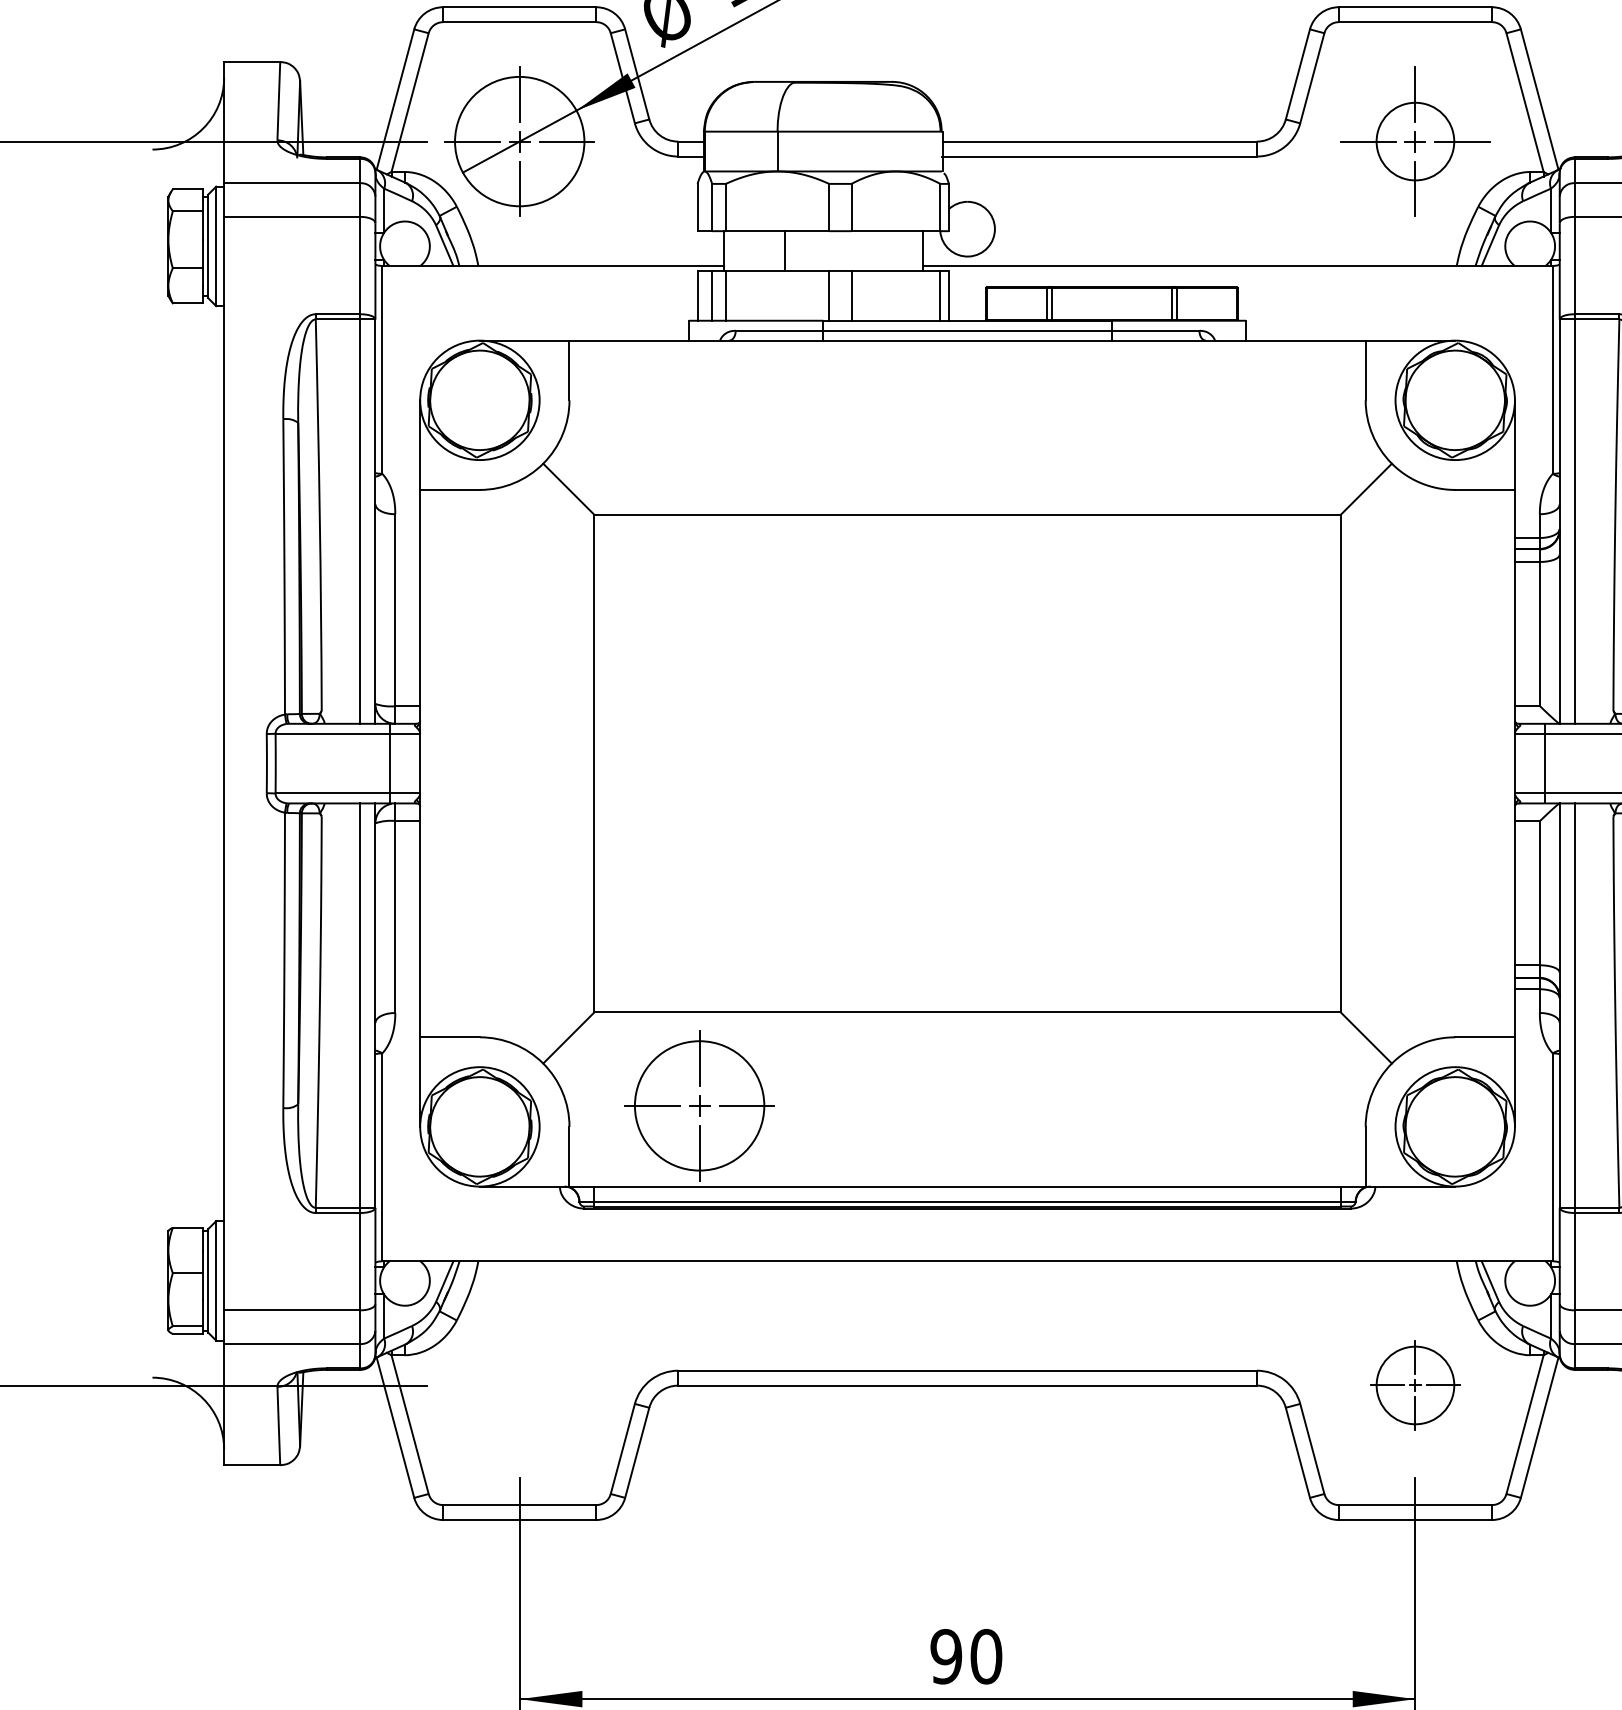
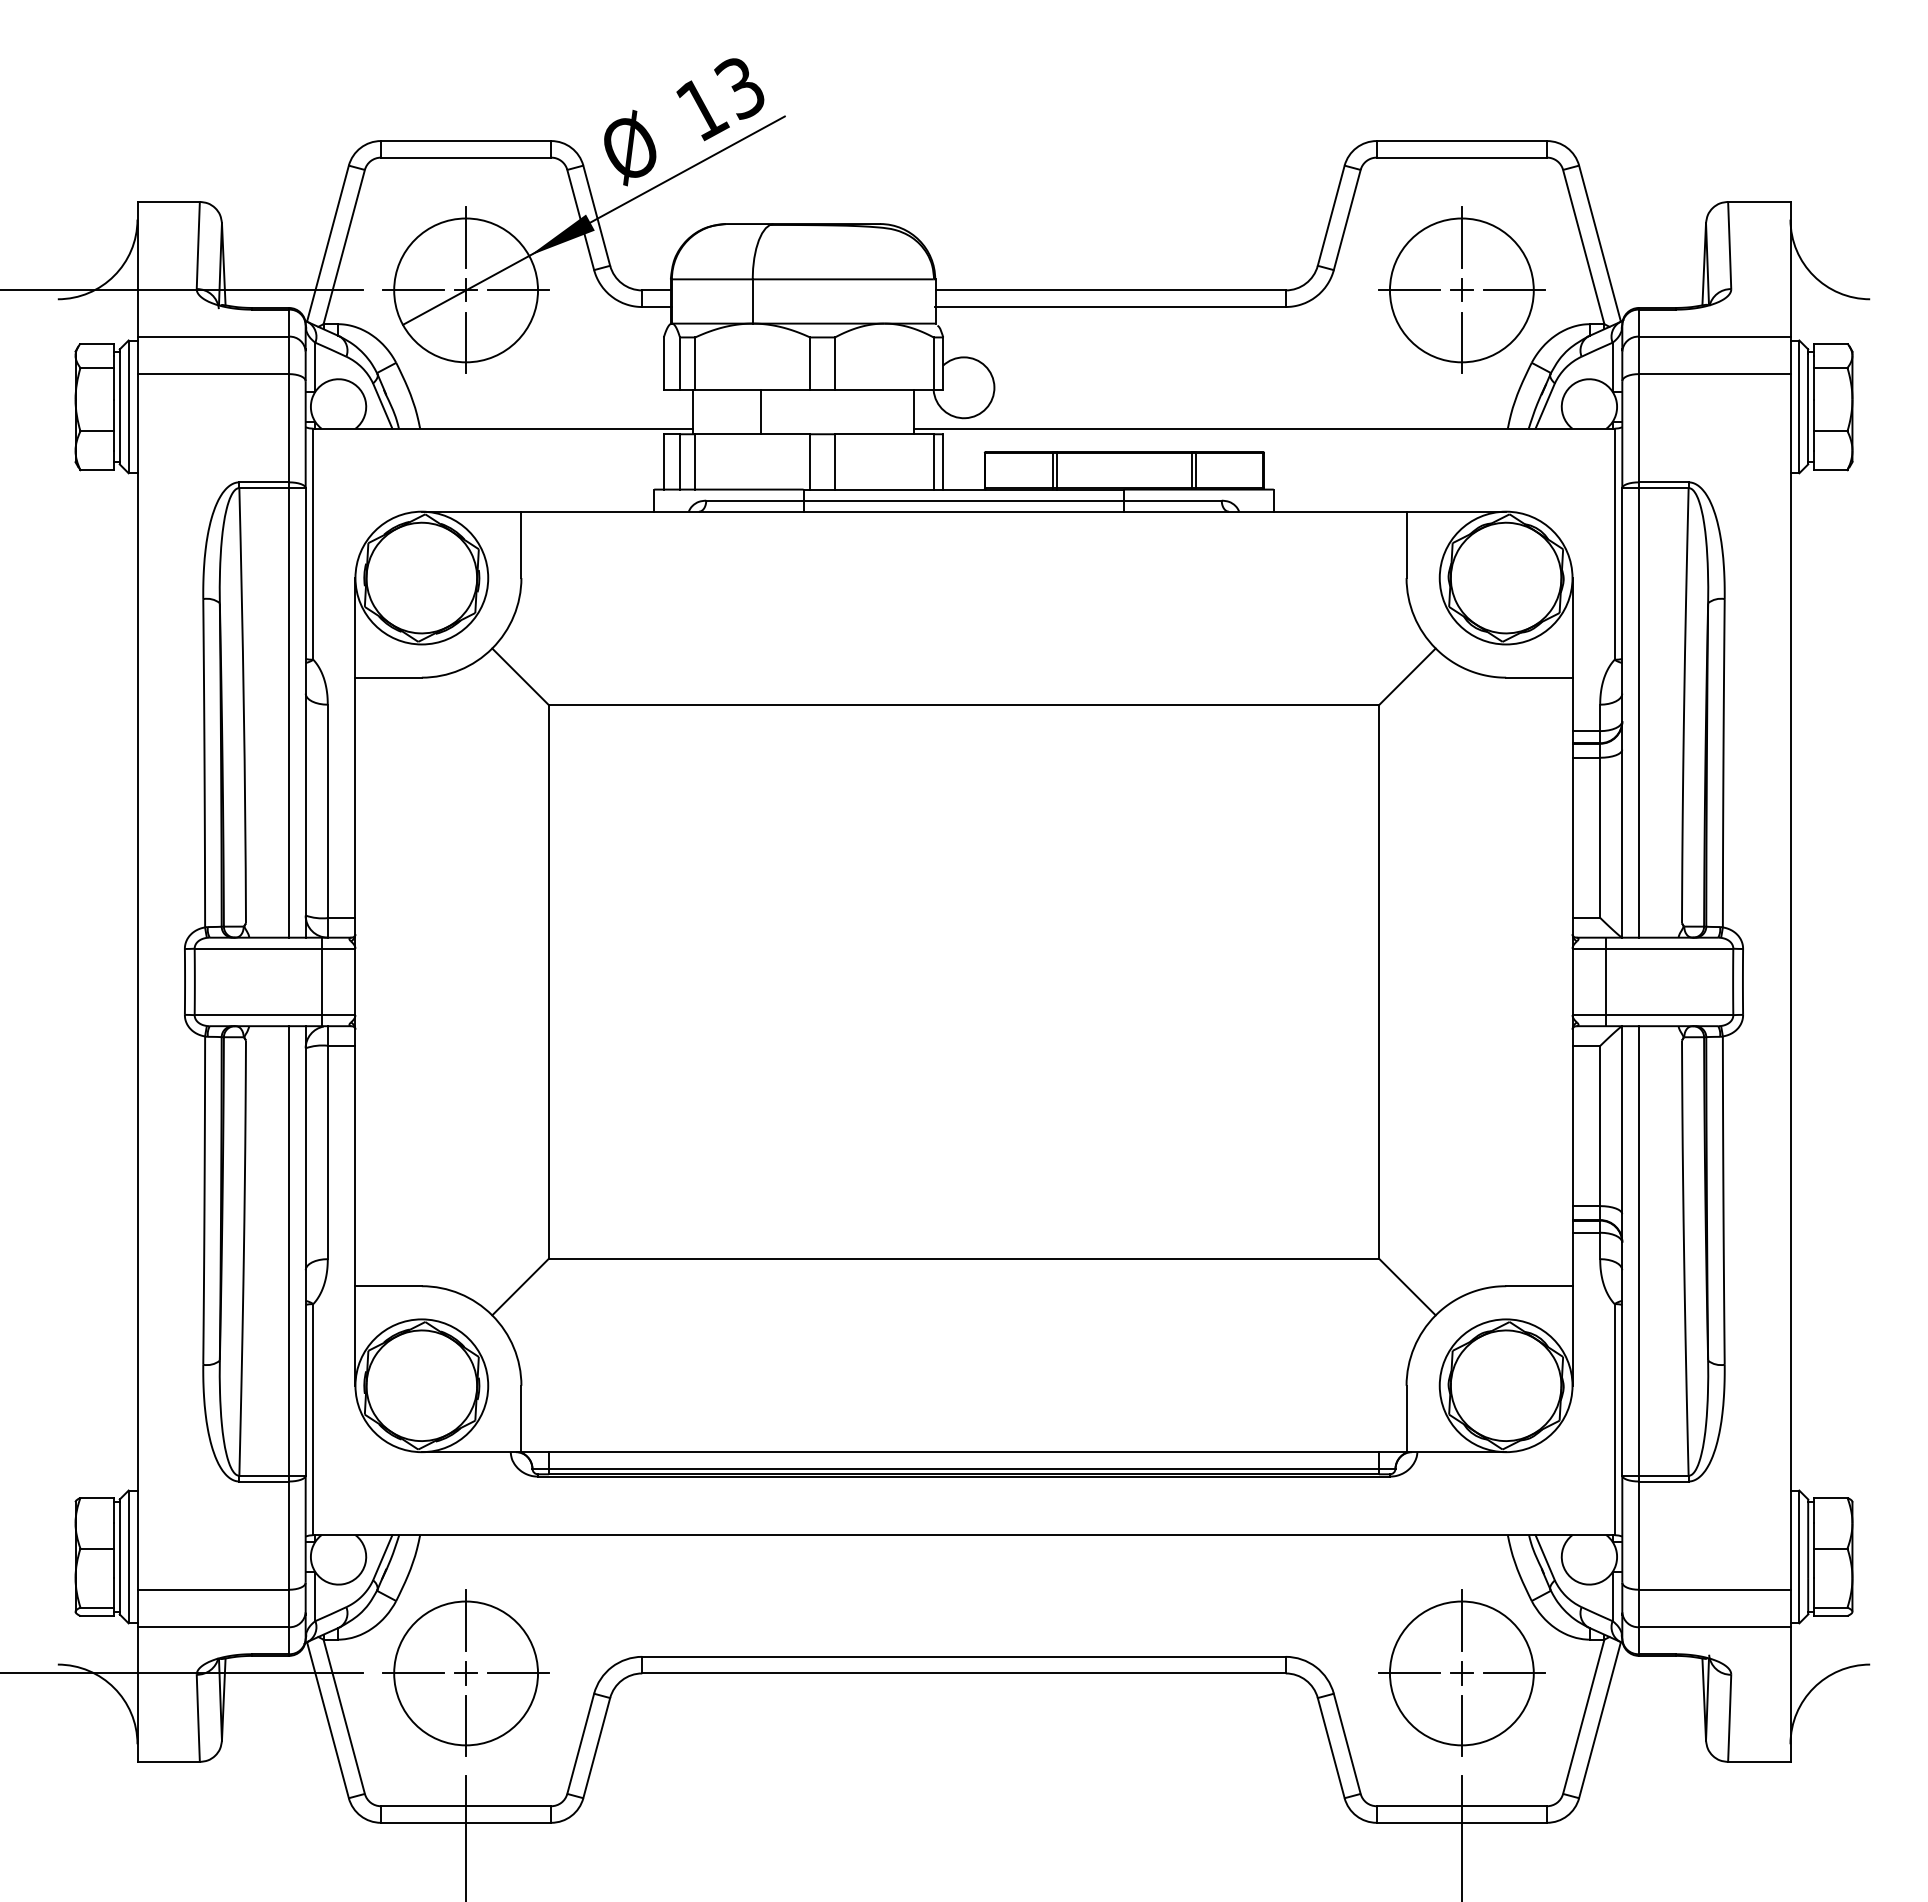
circle: (1415, 141) -> (1461, 290), size x1.67
part: (699, 1105) -> (465, 1672), moved
part: (1415, 1384) -> (1461, 1672), size x1.67

